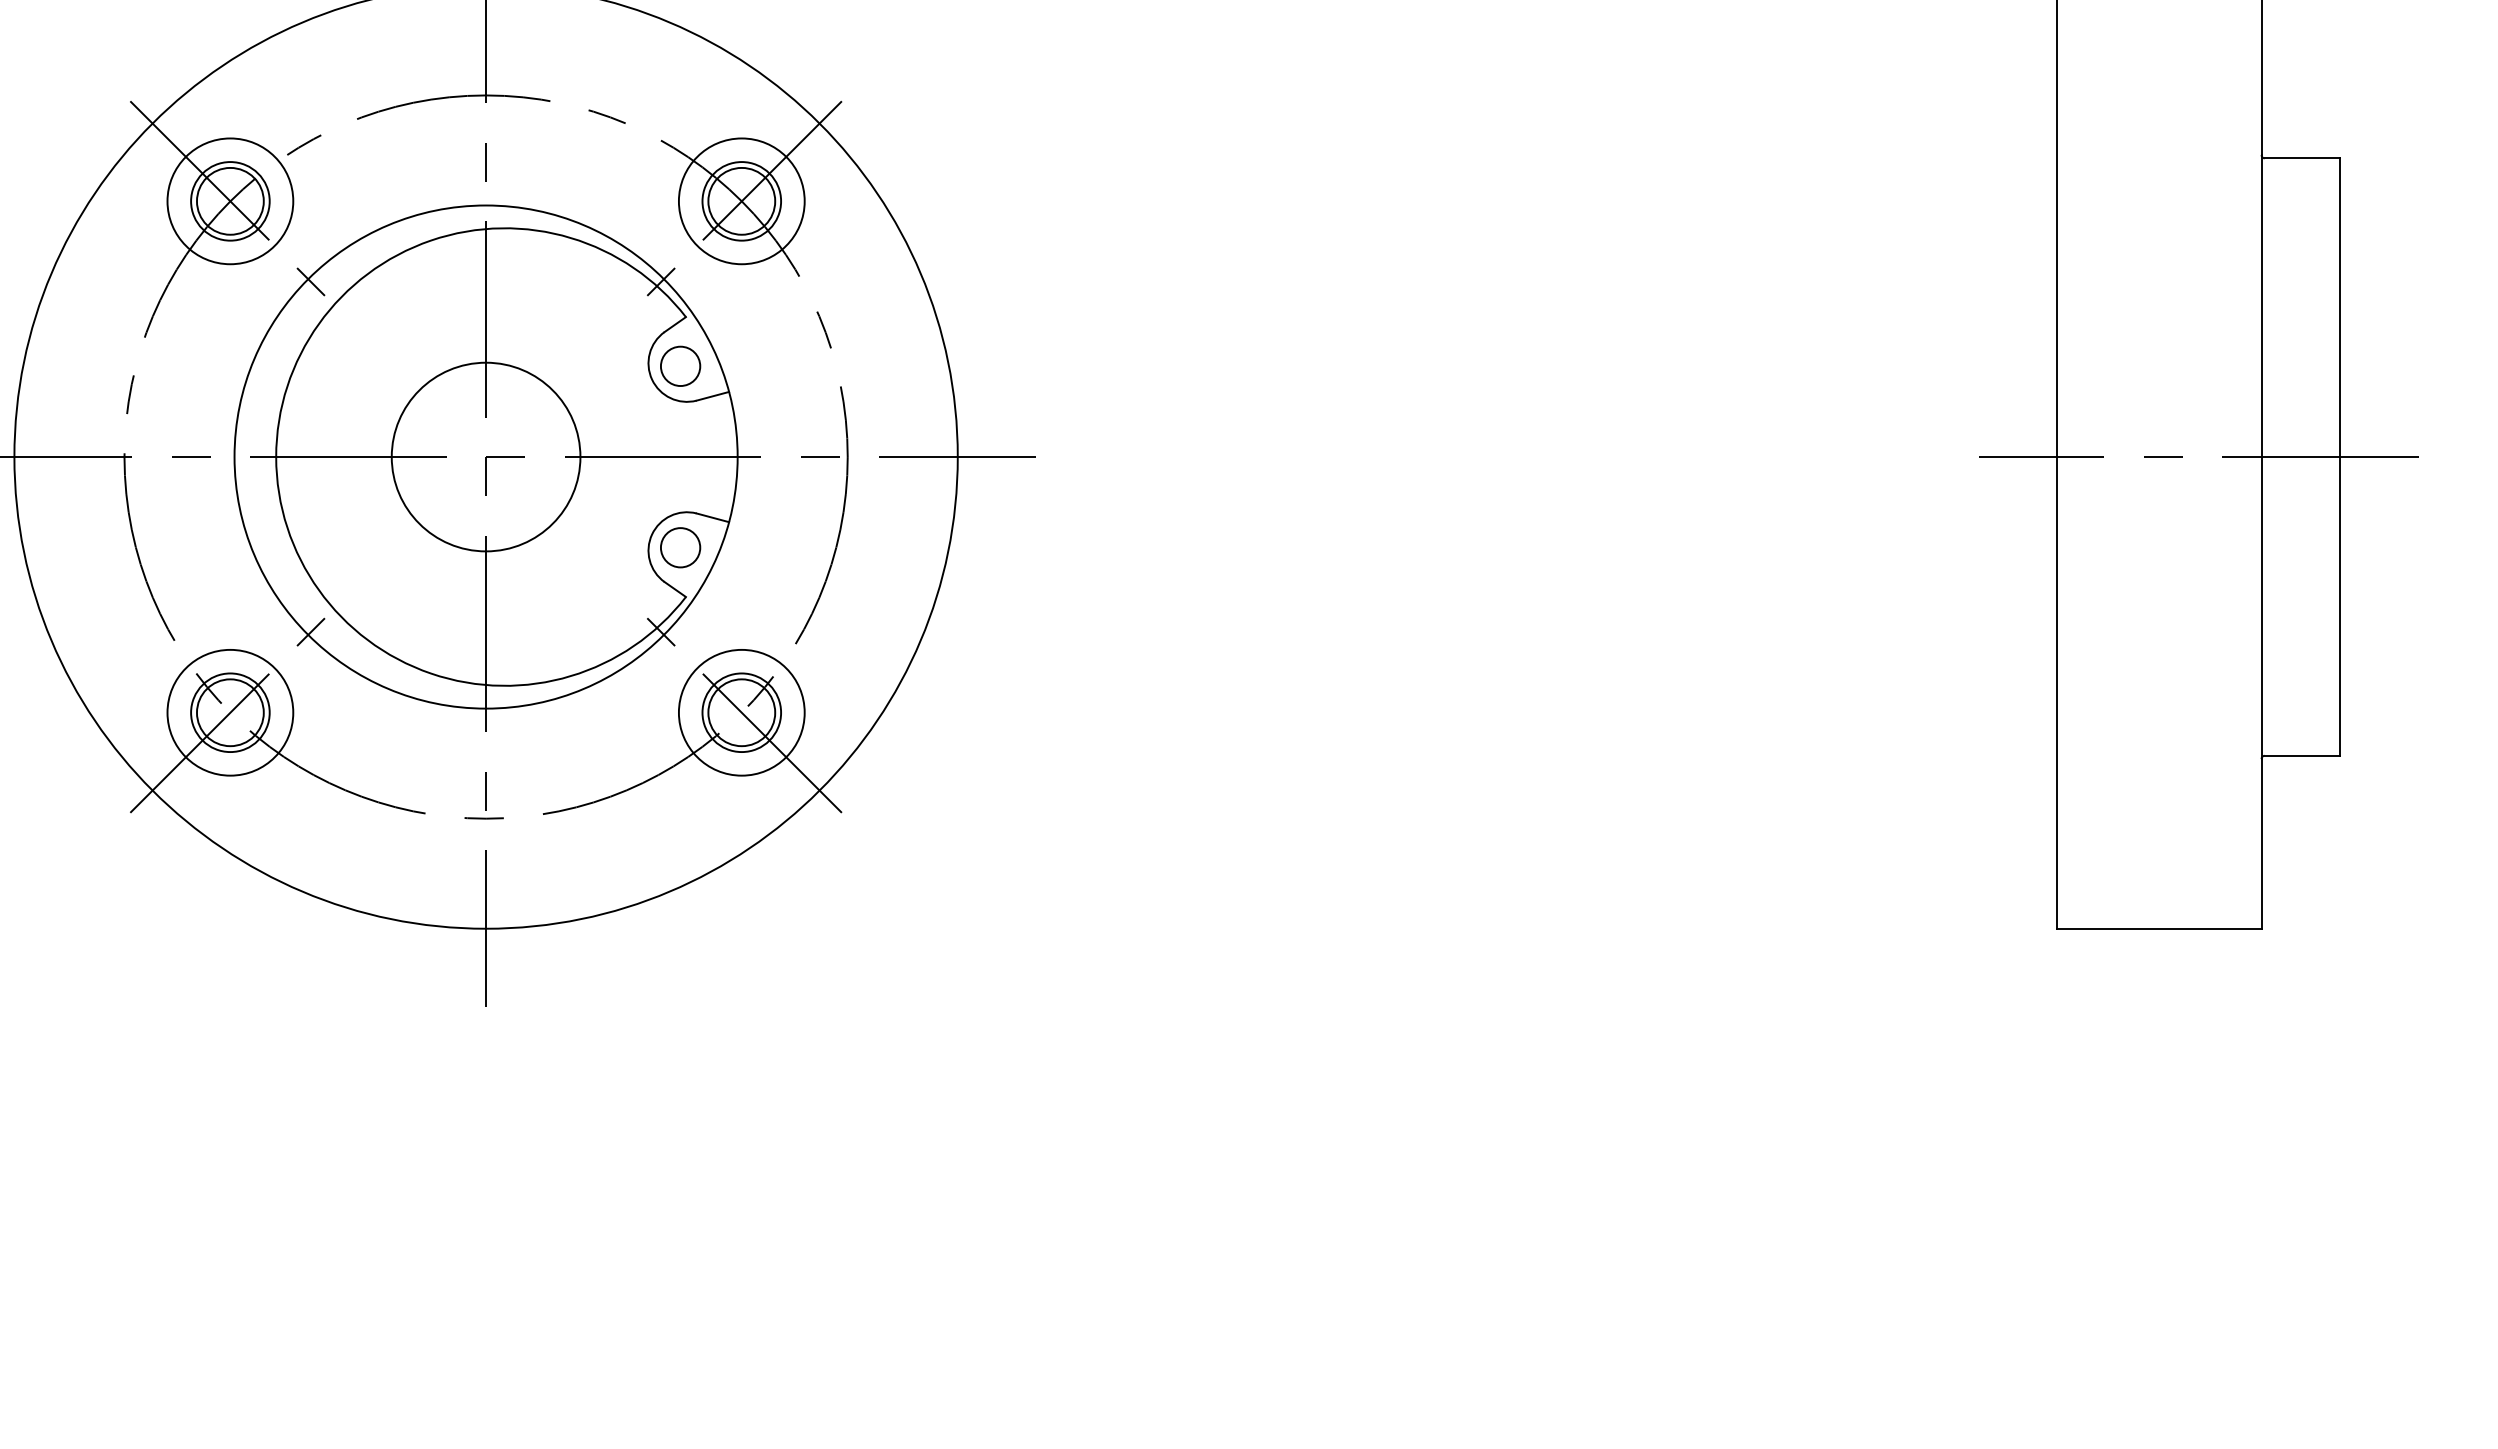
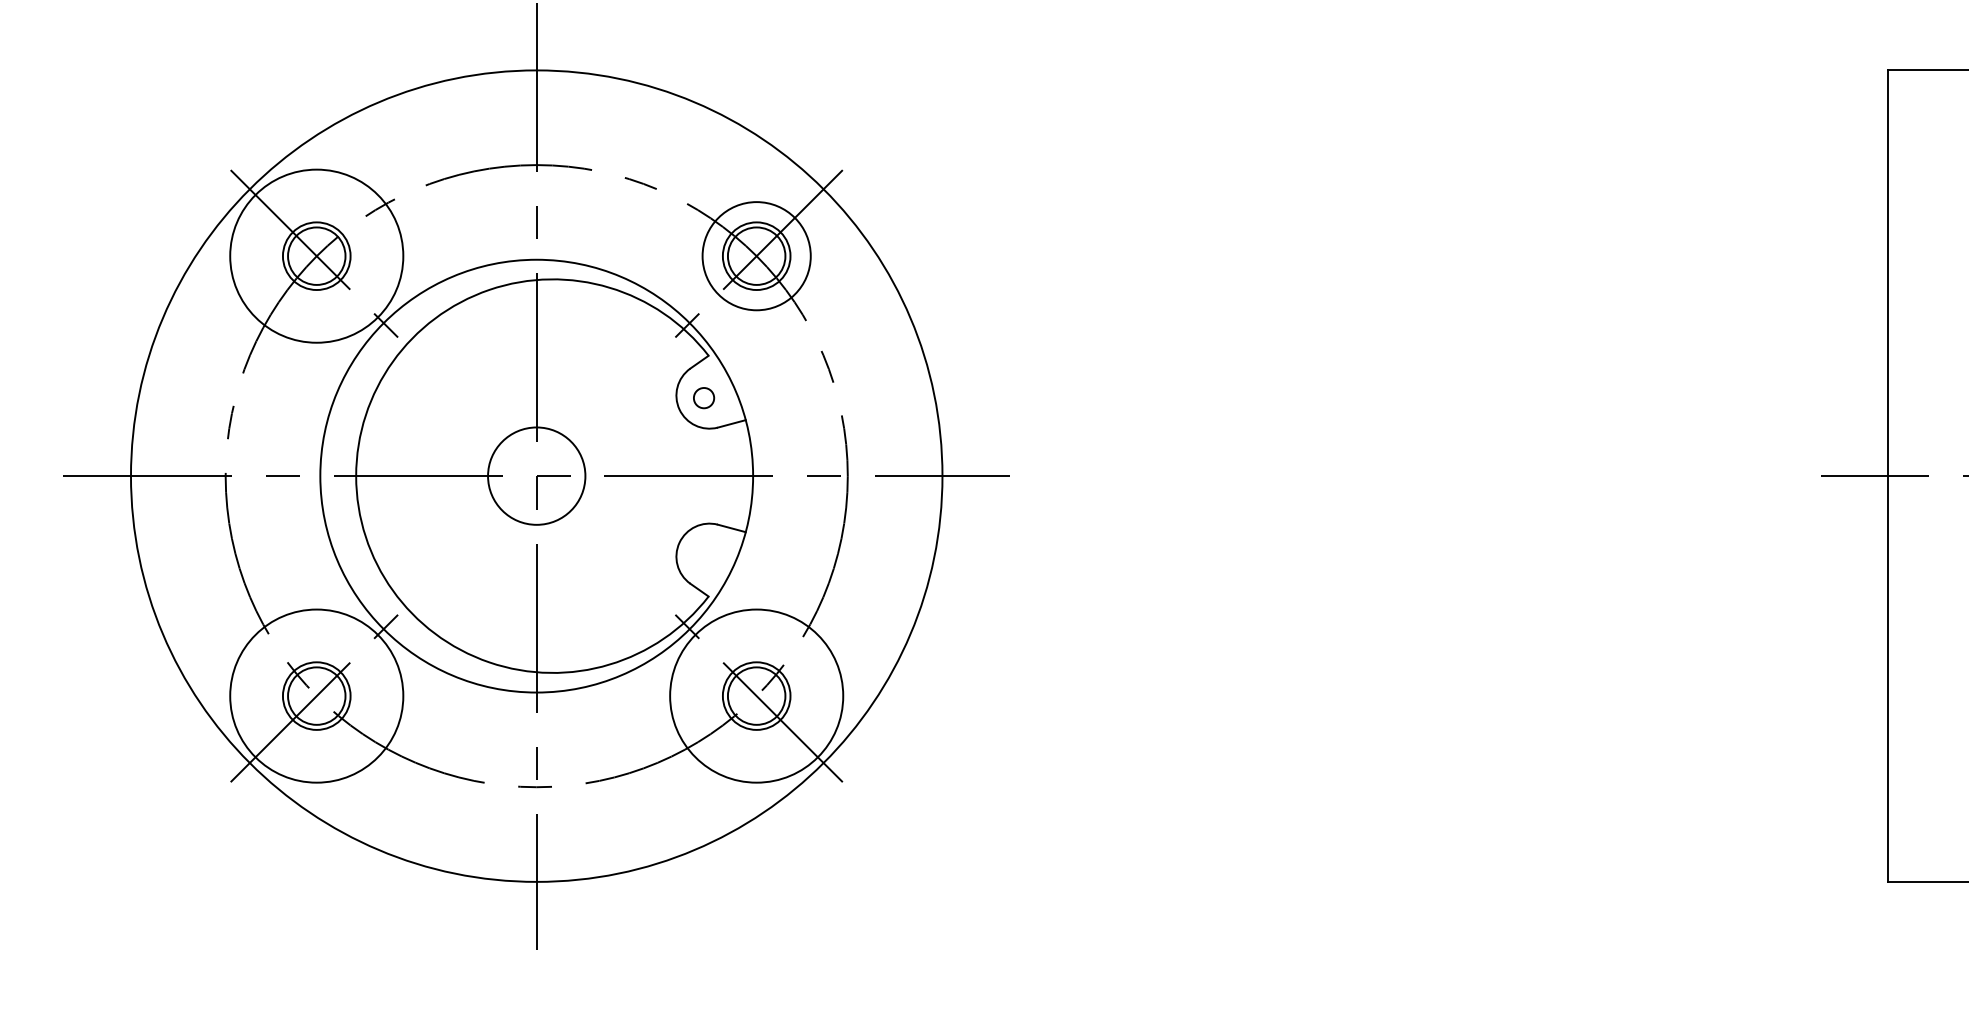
circle: (230, 201) -> (316, 256), size x1.6
circle: (680, 366) -> (703, 398), size x0.6
circle: (485, 456) -> (536, 475), size x0.6
circle: (680, 547) -> (703, 553), removed
circle: (230, 712) -> (316, 695), size x1.6
circle: (741, 712) -> (756, 695), size x1.6

